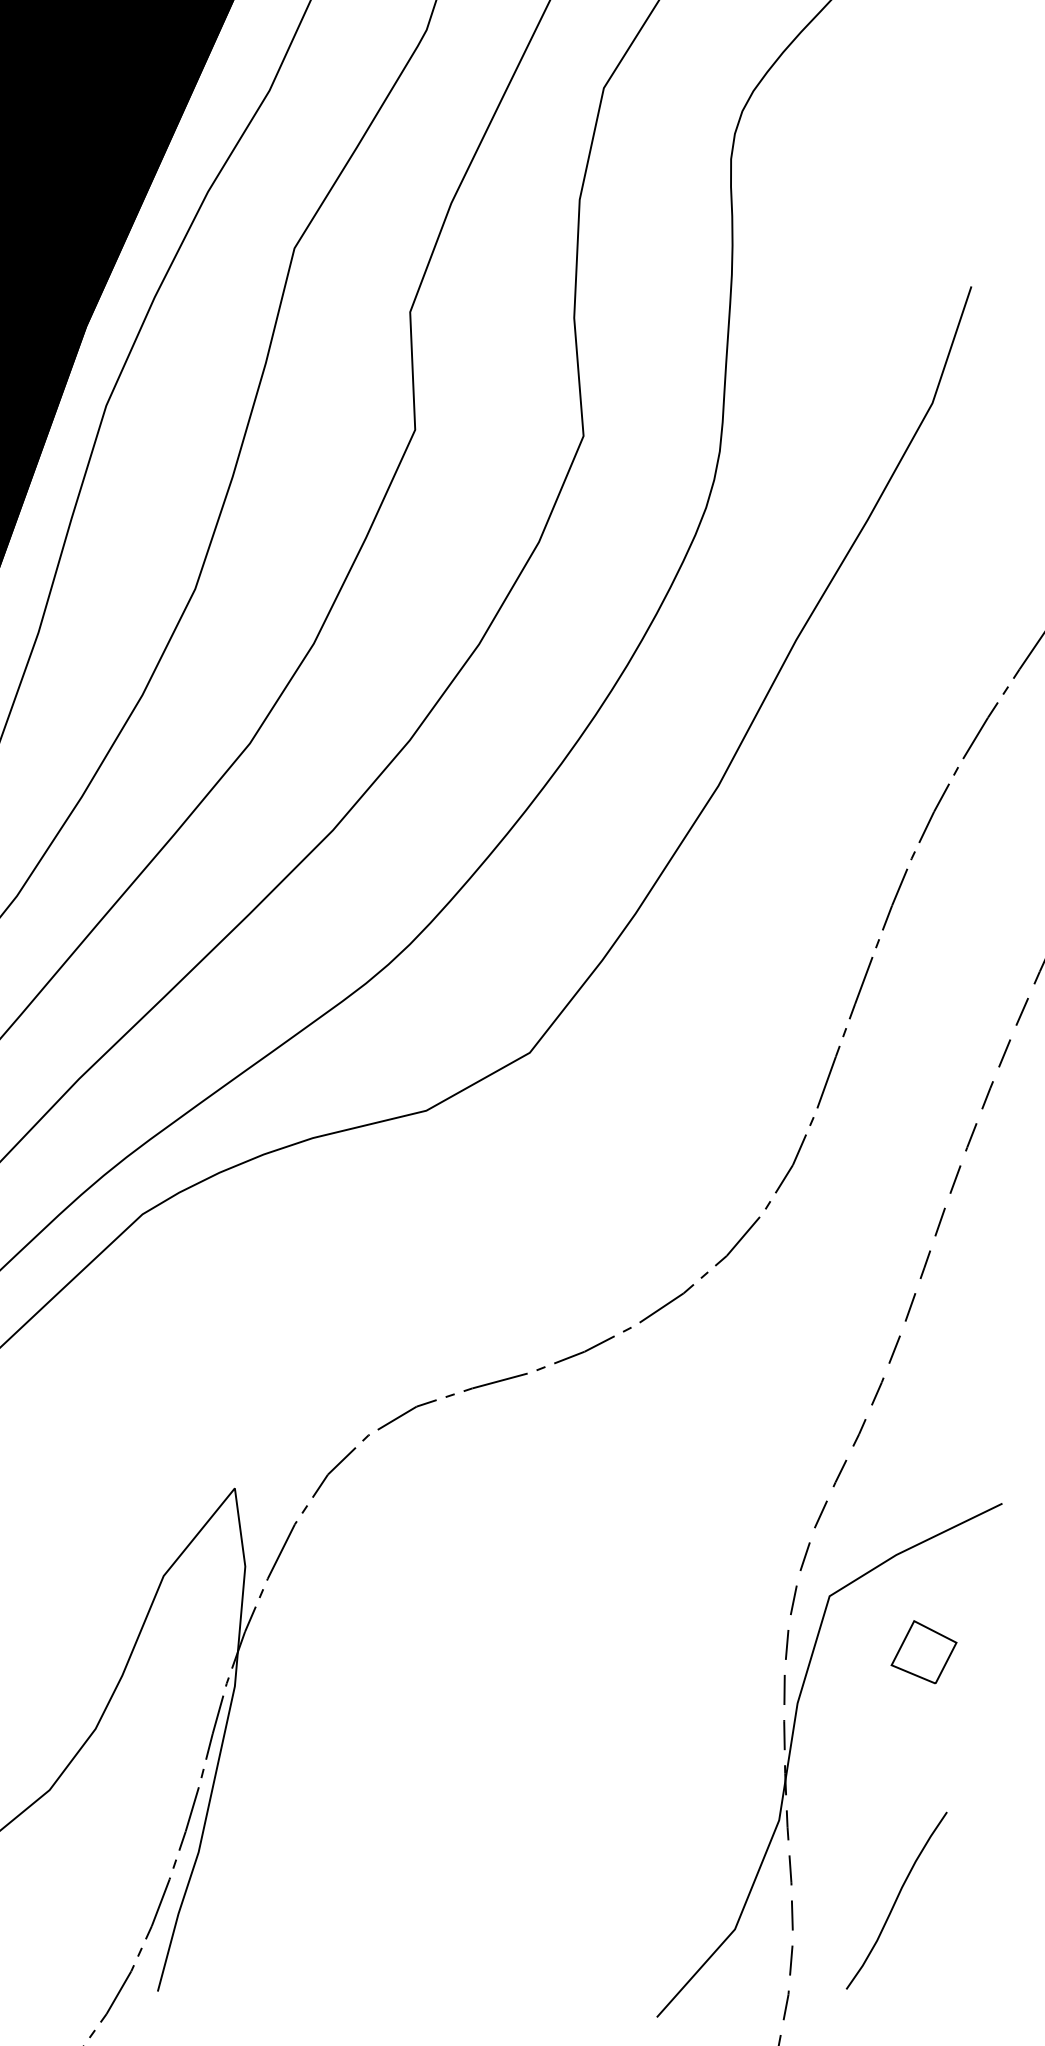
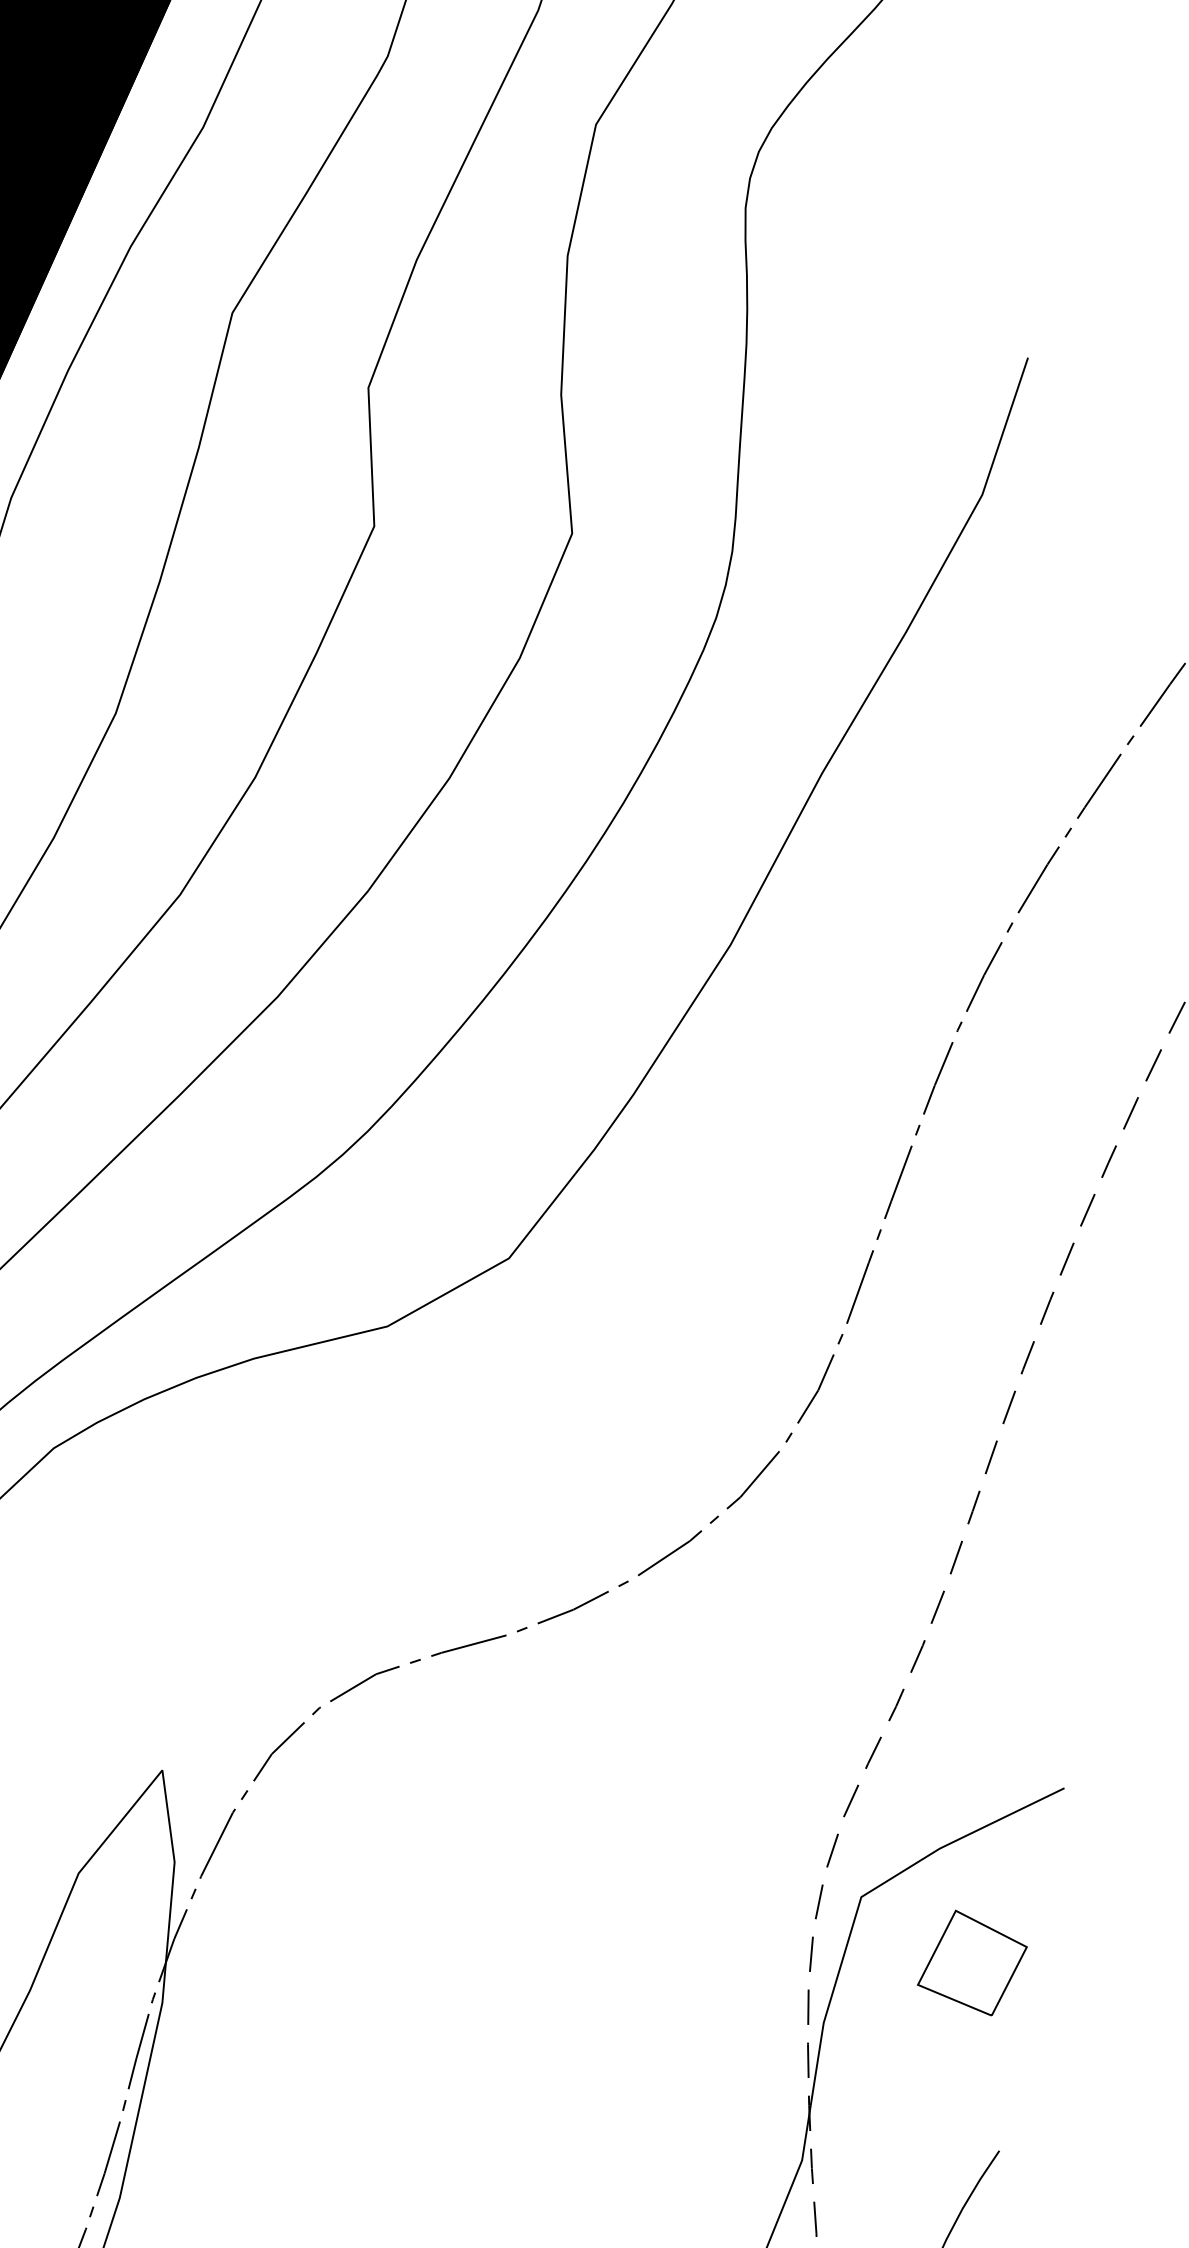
part: (923, 1651) -> (971, 1962), size x1.43

